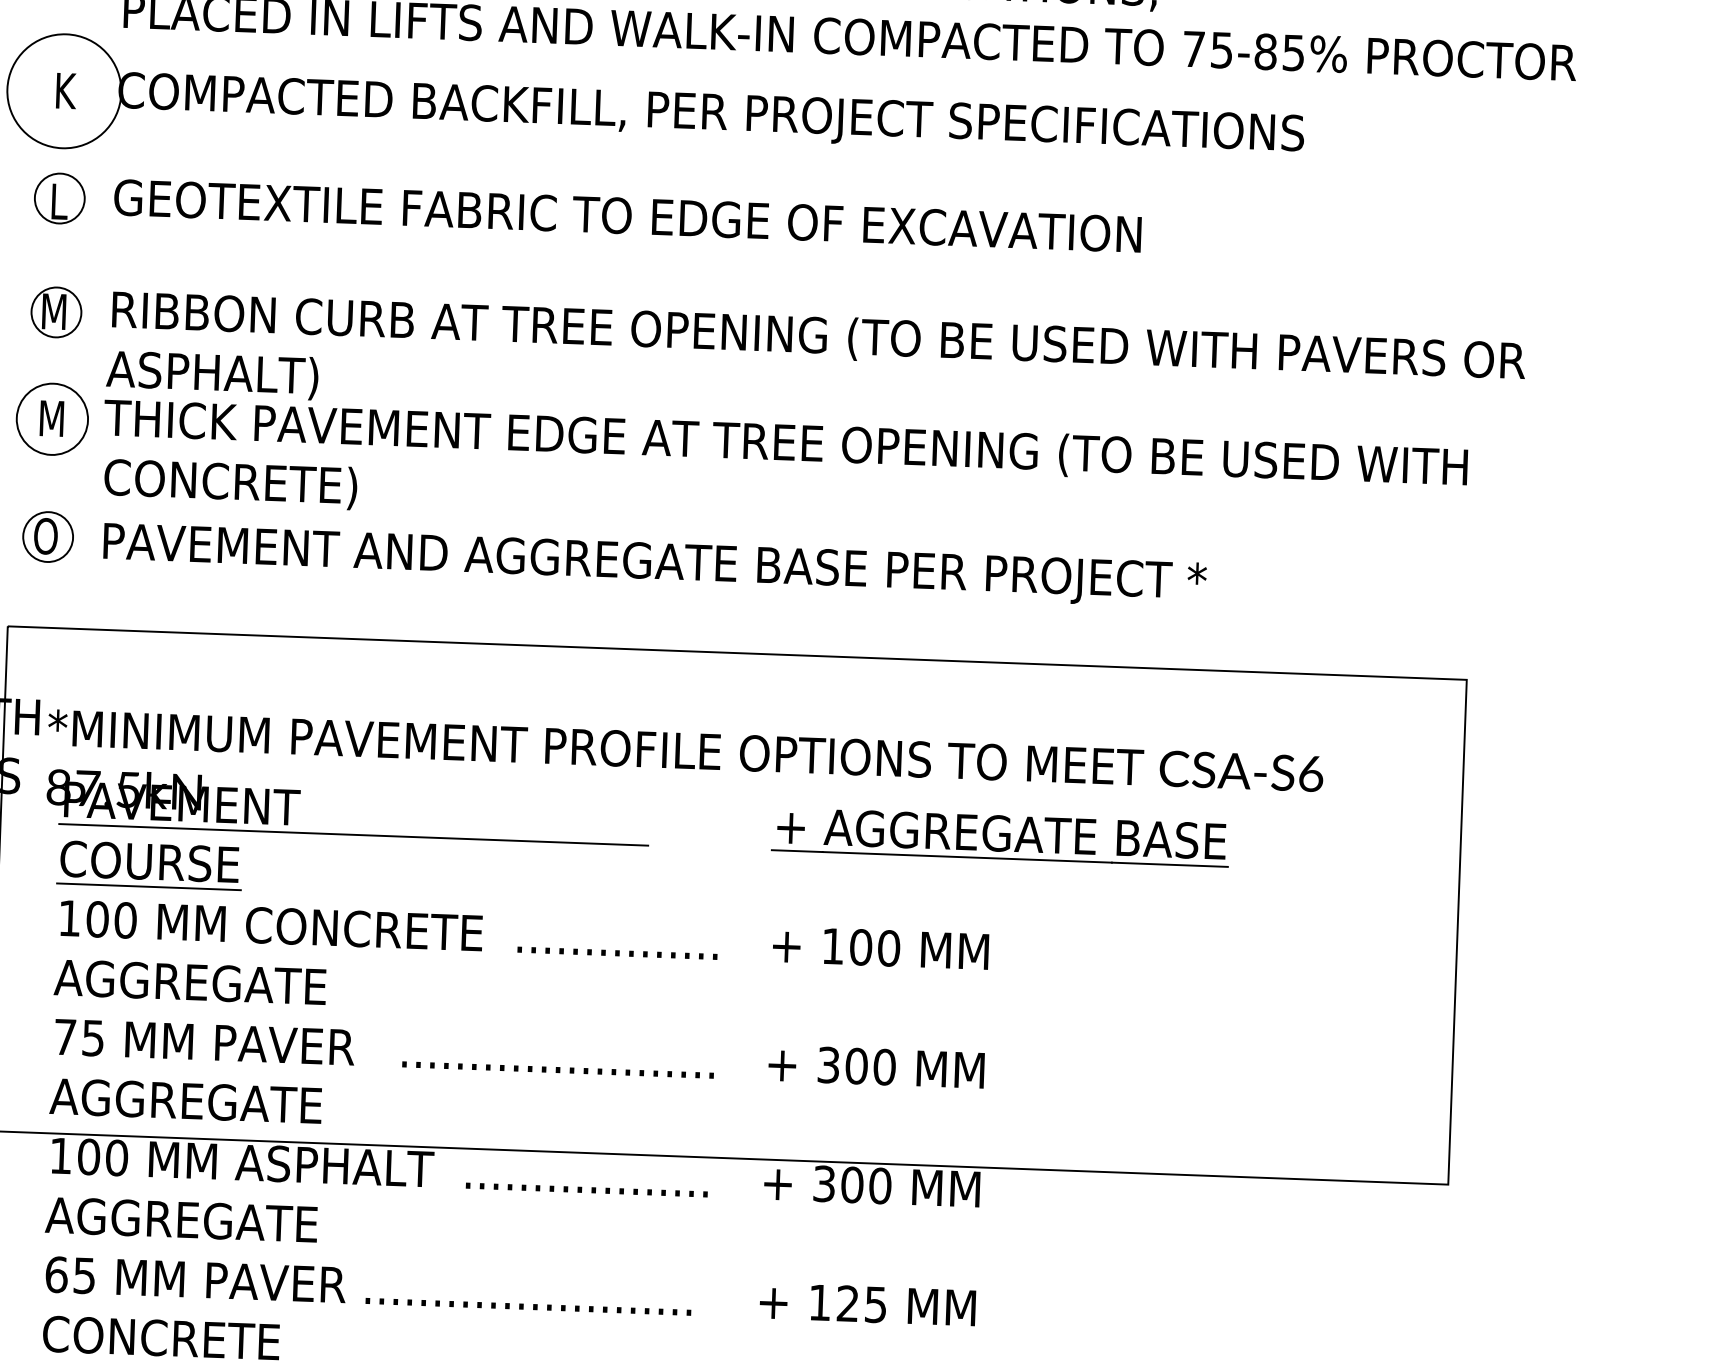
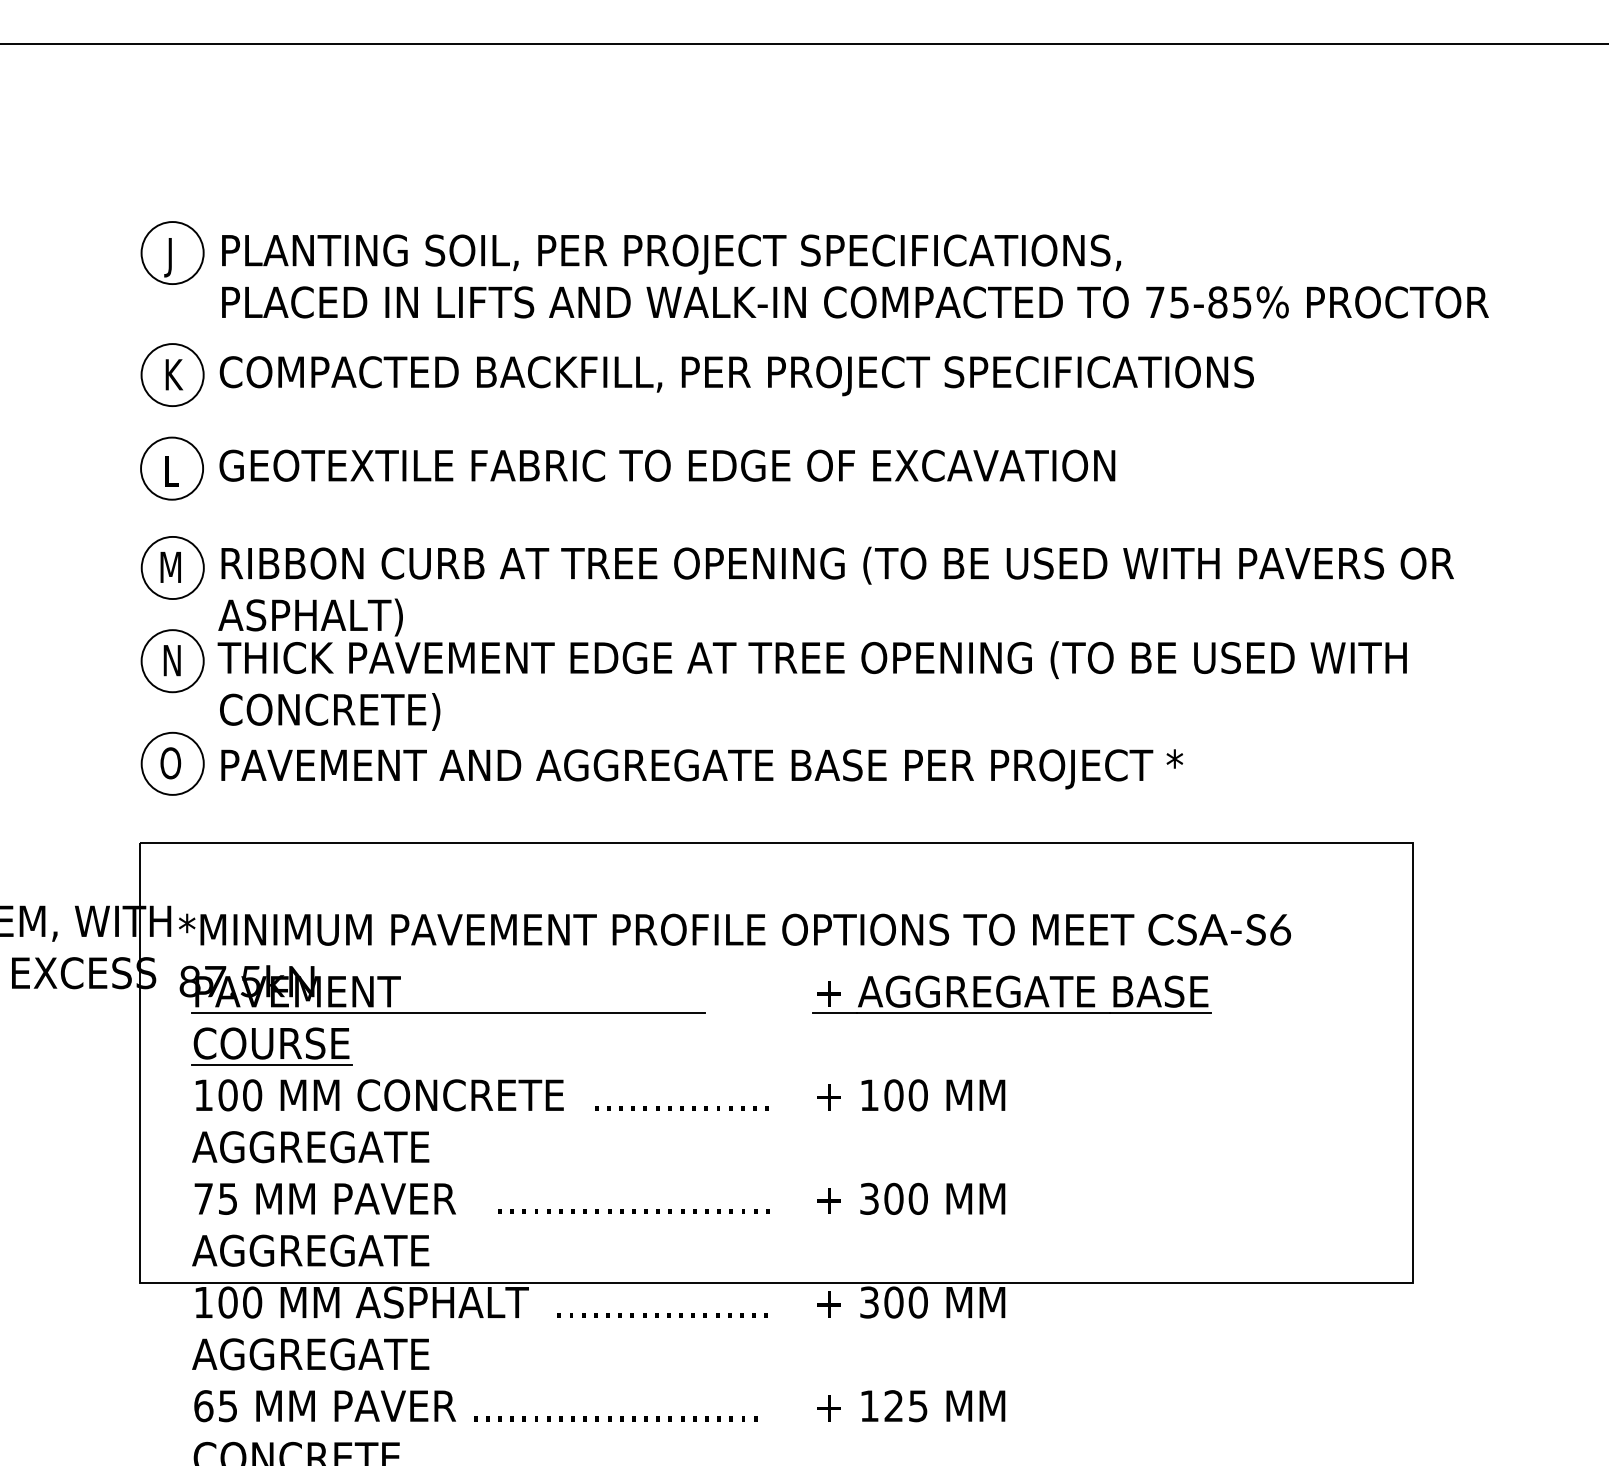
circle: (64, 91) -> (172, 375), size x0.62
circle: (60, 198) -> (172, 468), size x1.43
circle: (56, 311) -> (172, 567), size x1.43
text: (52, 418) -> (172, 660), M -> N
circle: (47, 536) -> (172, 763), size x1.43

